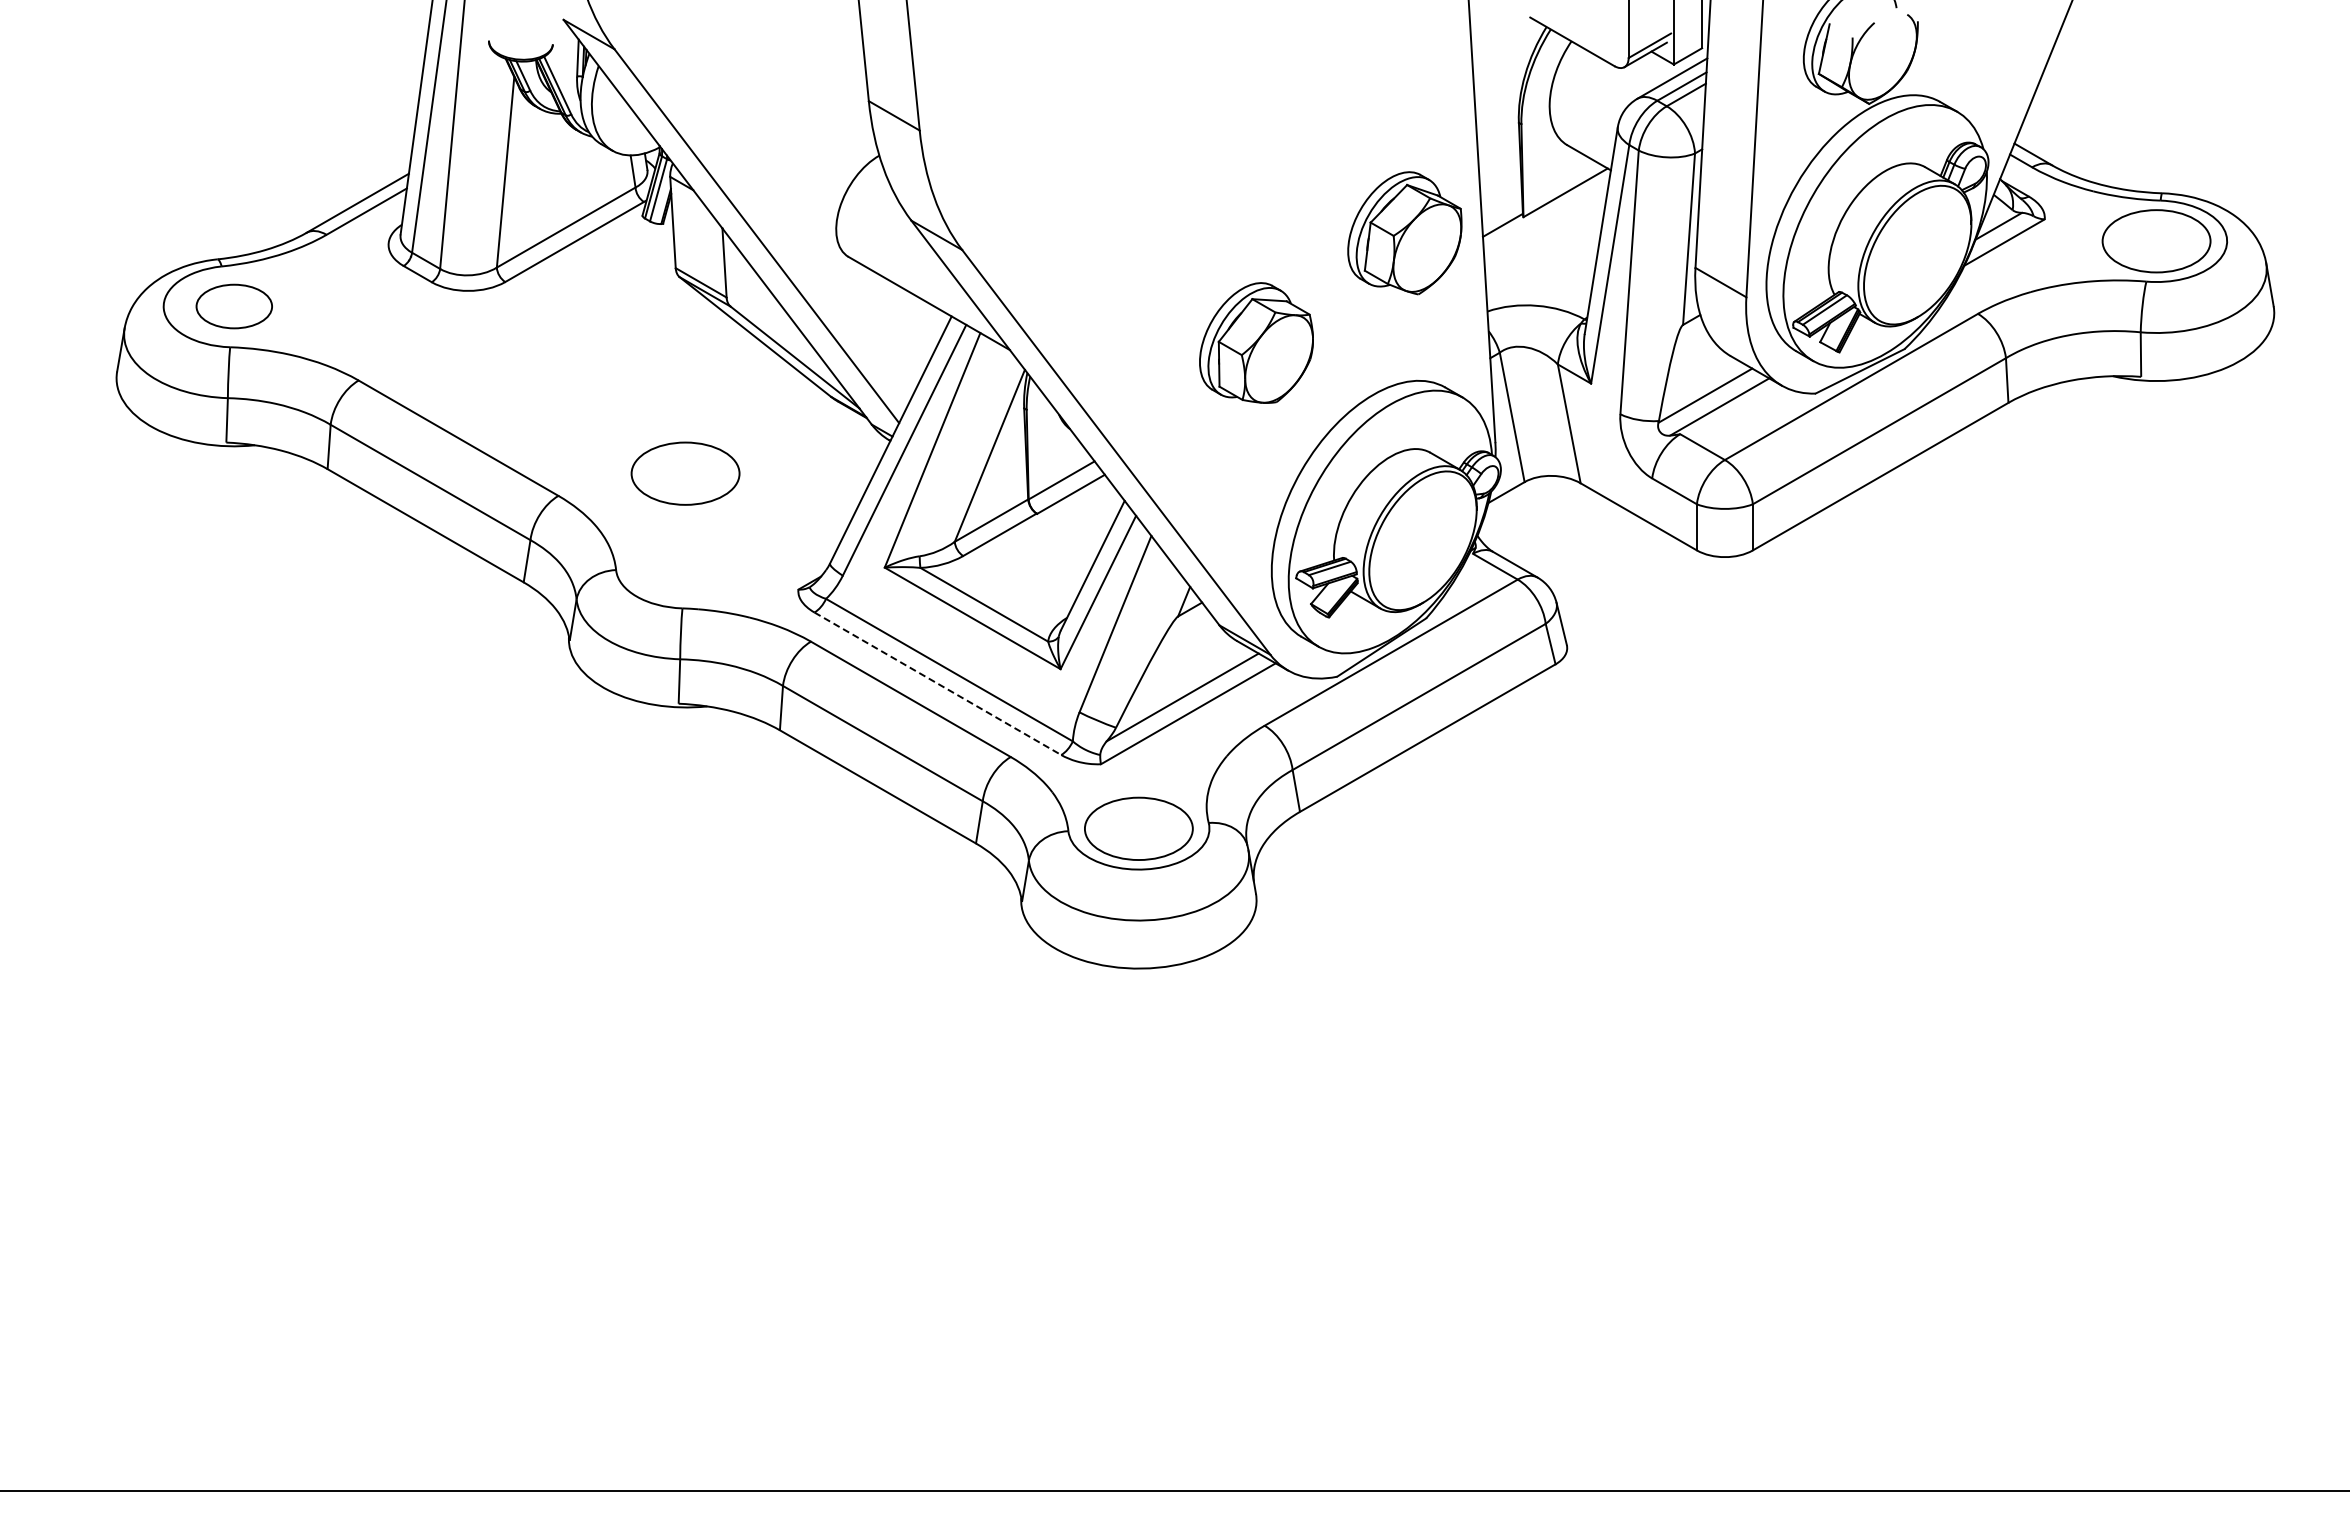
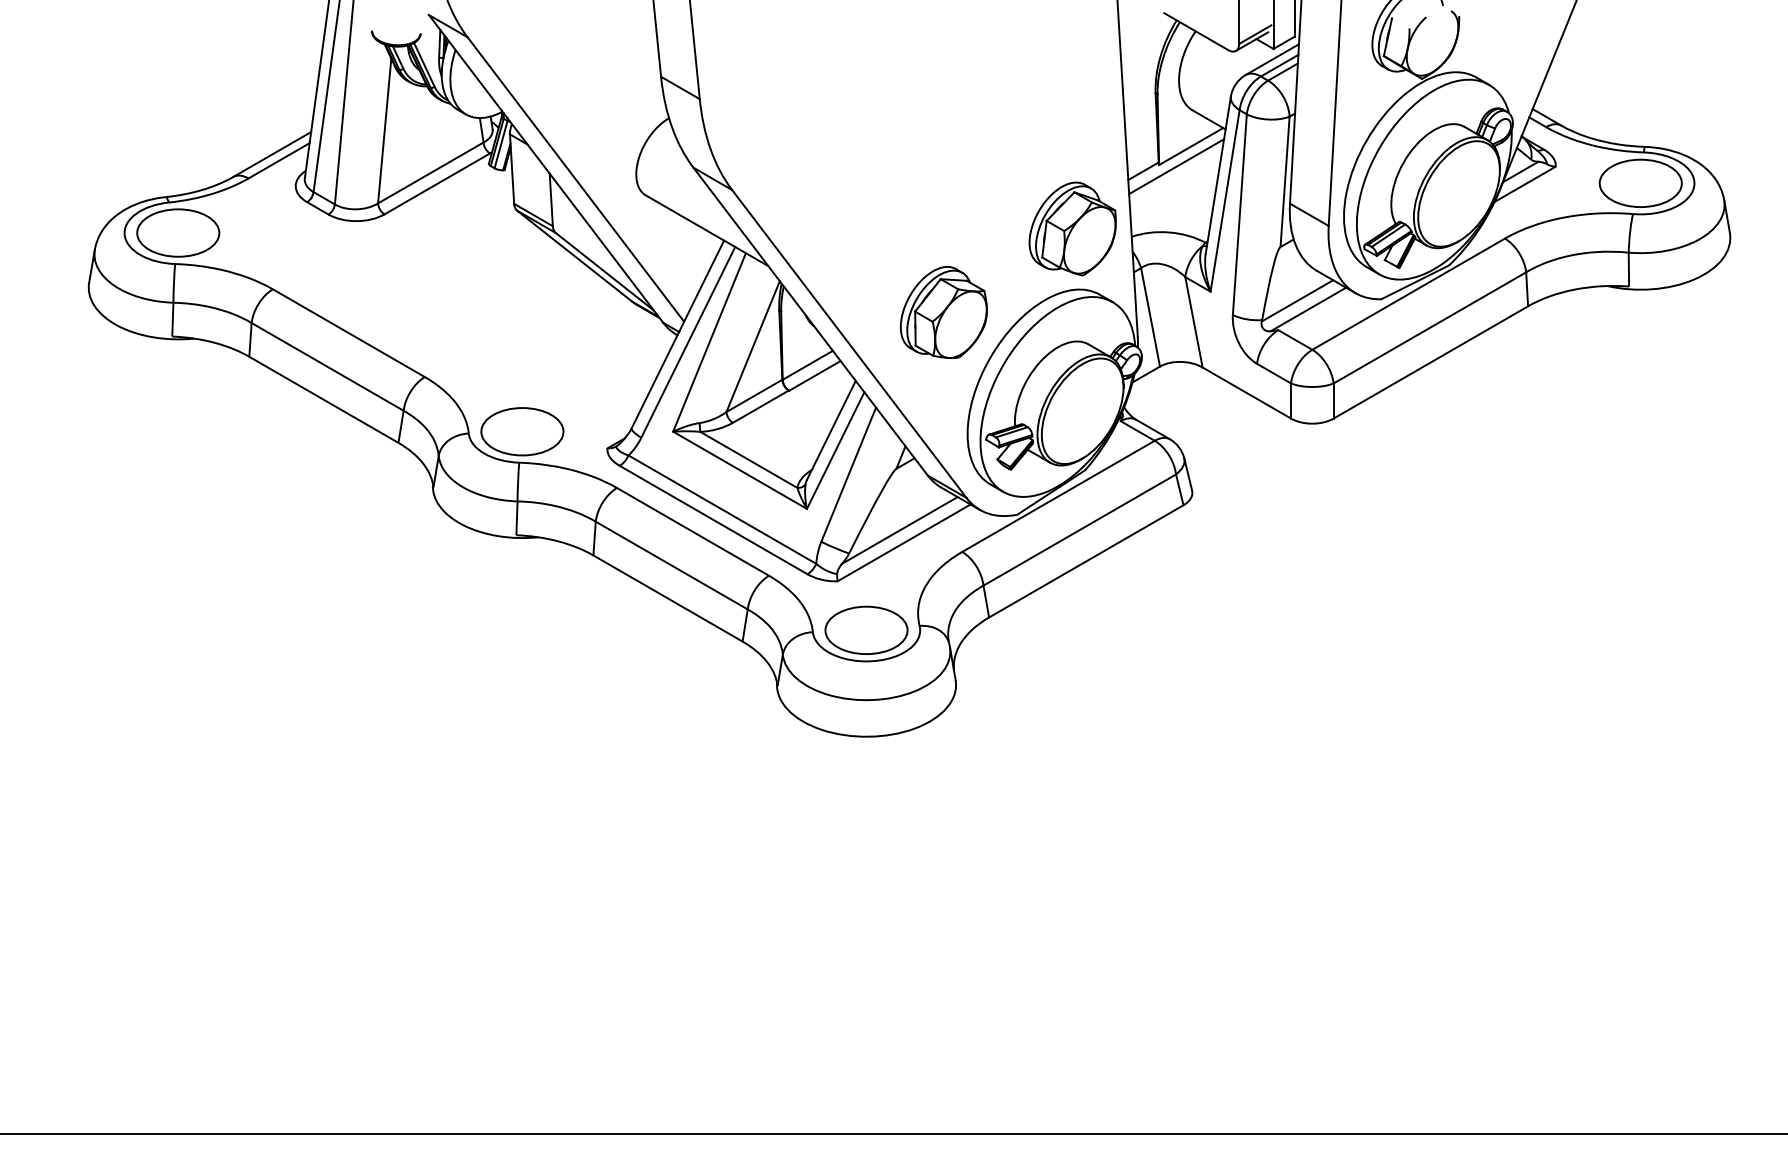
line: (1546, 219) -> (1176, 166), added
part: (1404, 233) -> (1072, 229), moved
part: (234, 306) -> (178, 233), size x1.43
part: (1256, 342) -> (943, 312), moved
part: (685, 473) -> (522, 431), moved
line: (938, 684) -> (714, 520), dashed -> solid

